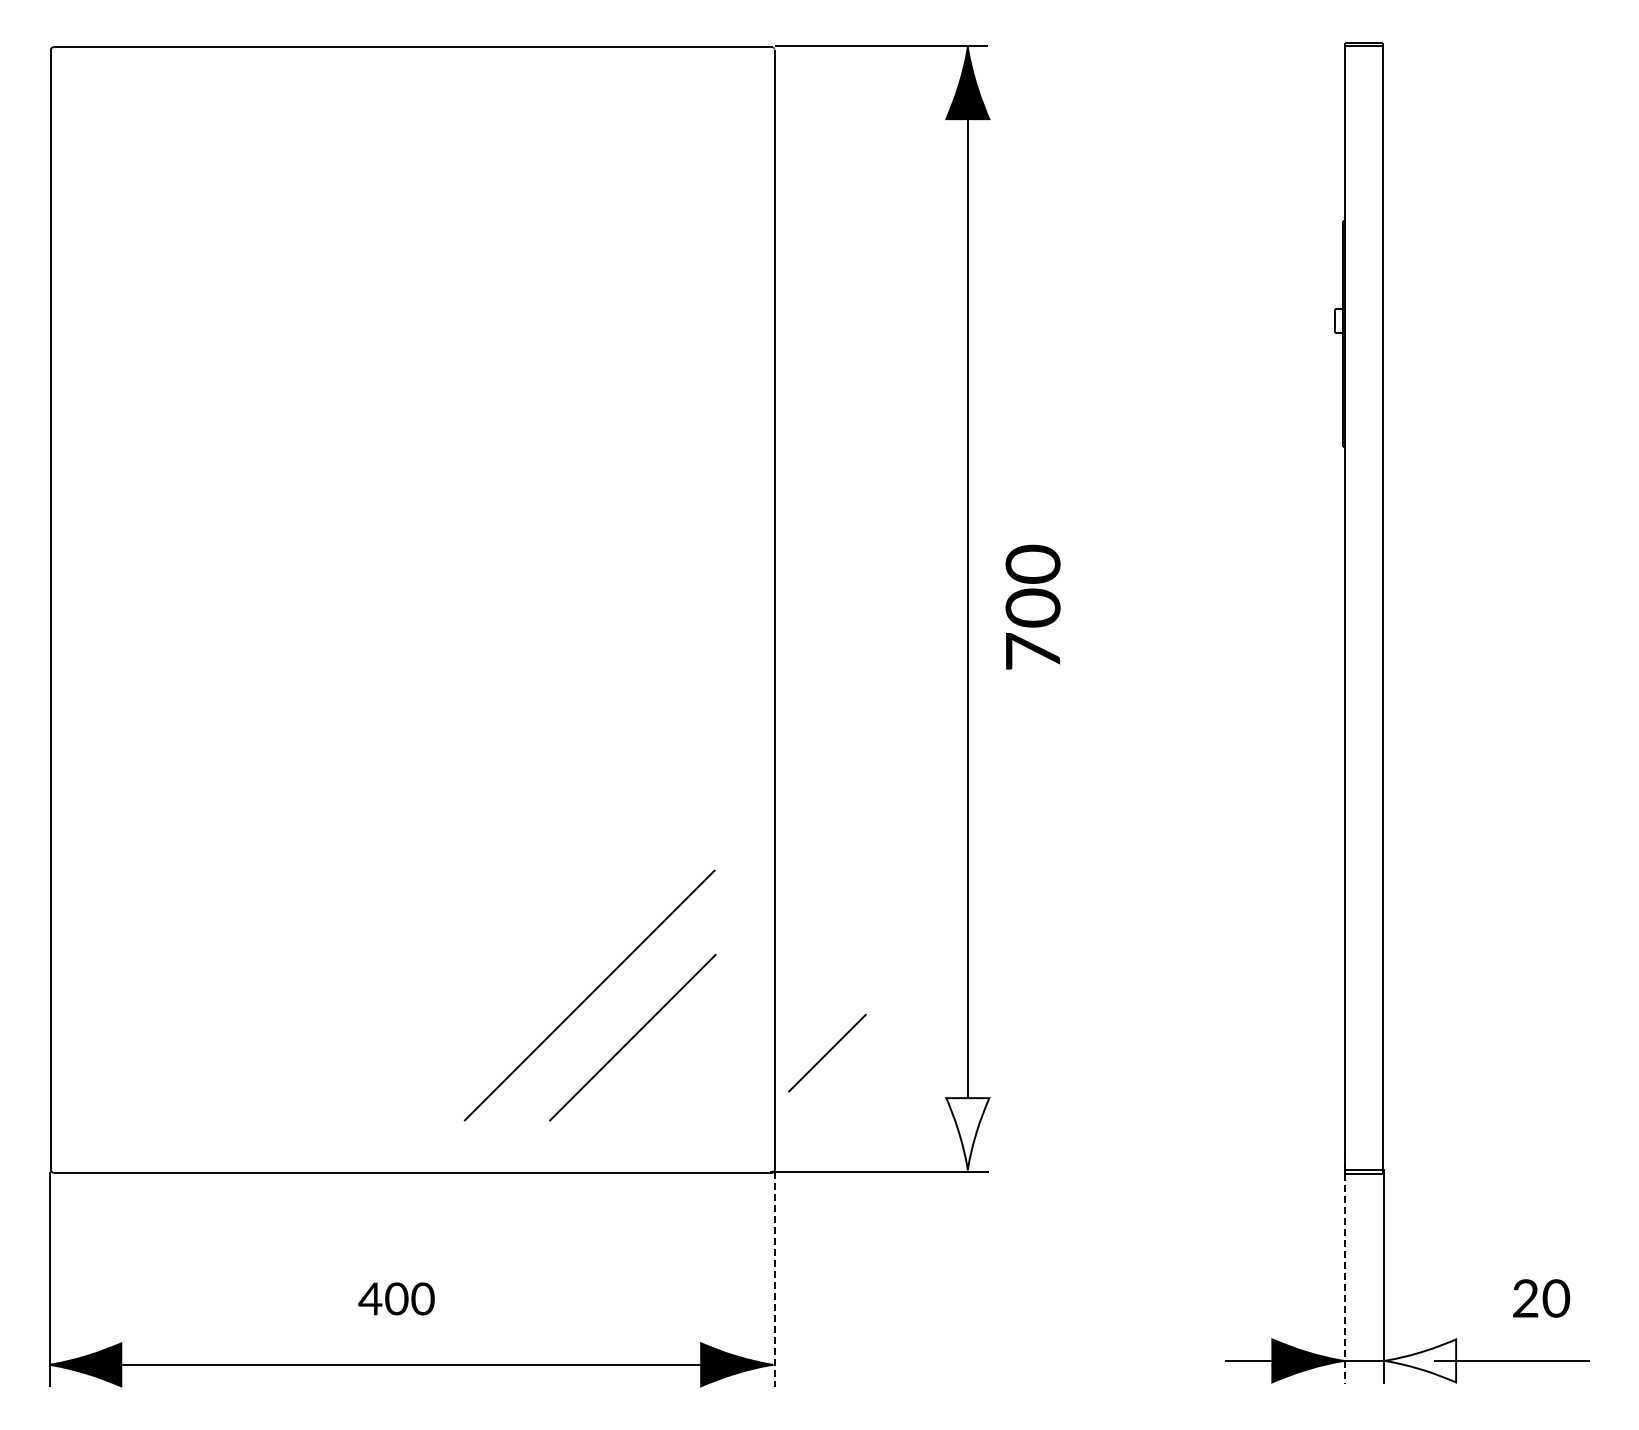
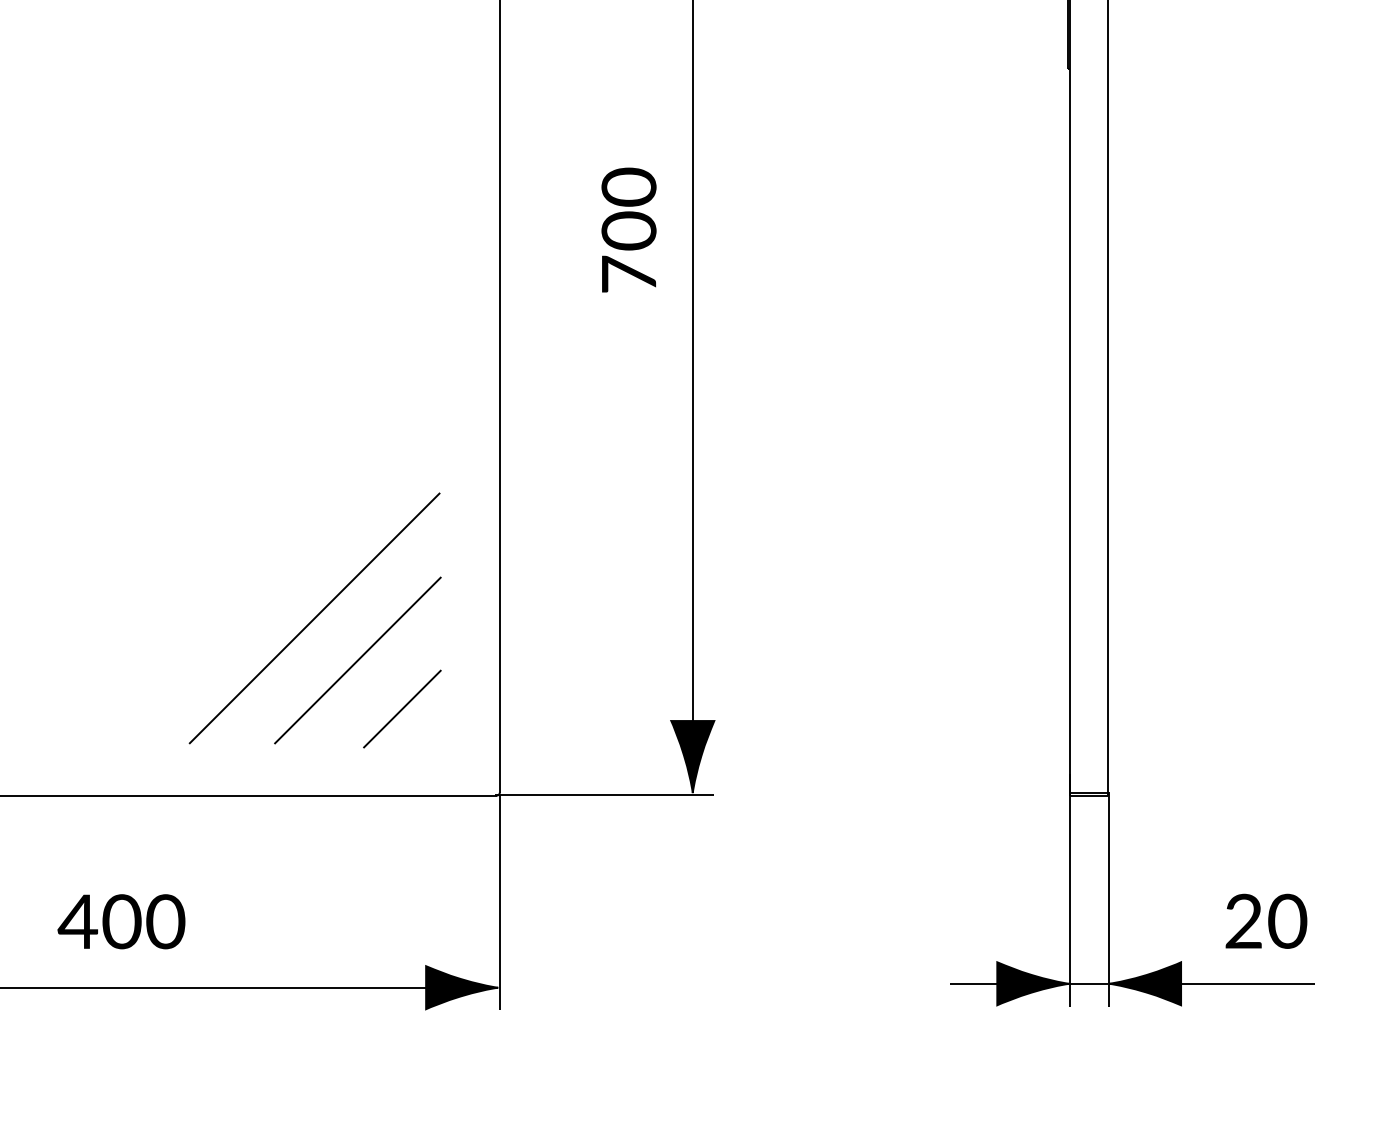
part: (1032, 606) -> (628, 229), moved
line: (827, 1052) -> (402, 708), moved
fill: (967, 1134) -> (692, 757), added
line: (1344, 1268) -> (1069, 891), dashed -> solid
line: (775, 1280) -> (500, 903), dashed -> solid
part: (396, 1298) -> (121, 921), size x1.67
part: (1541, 1298) -> (1266, 921), size x1.43
fill: (1420, 1360) -> (1145, 983), added

